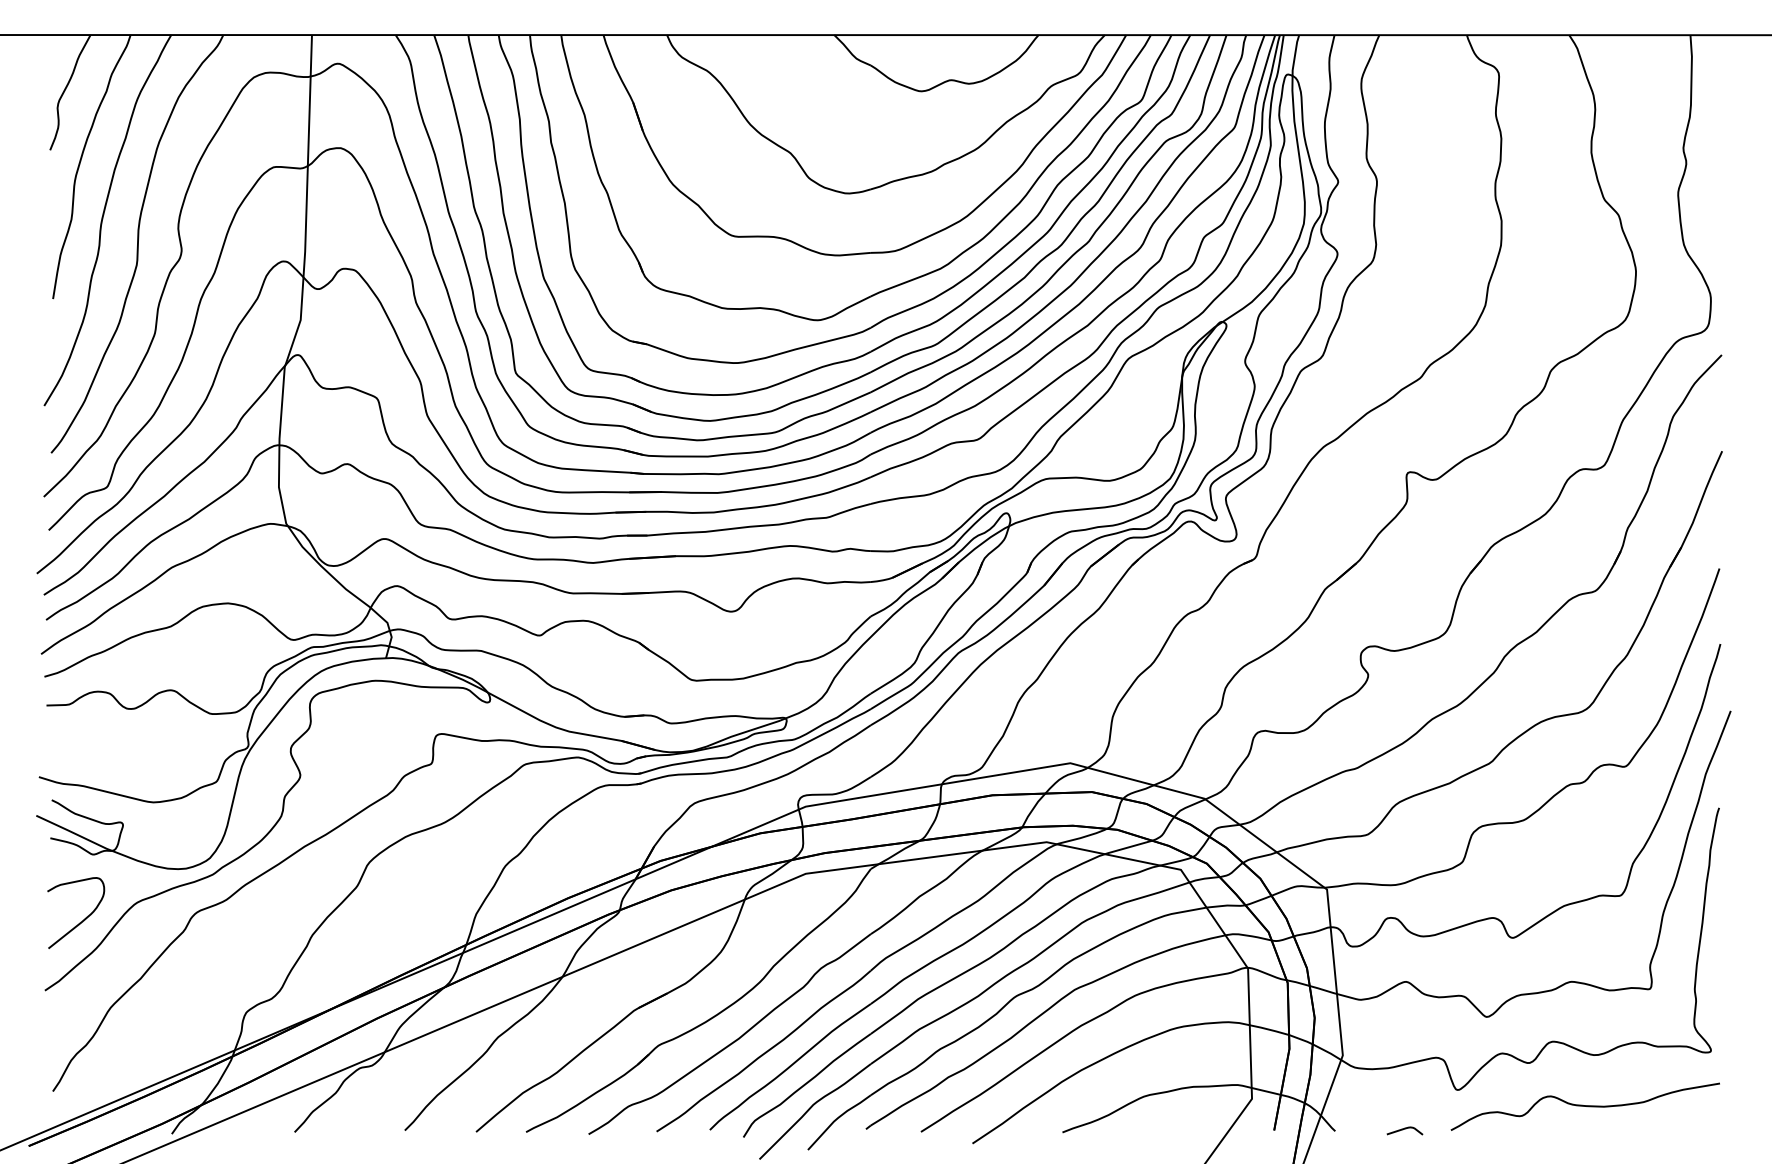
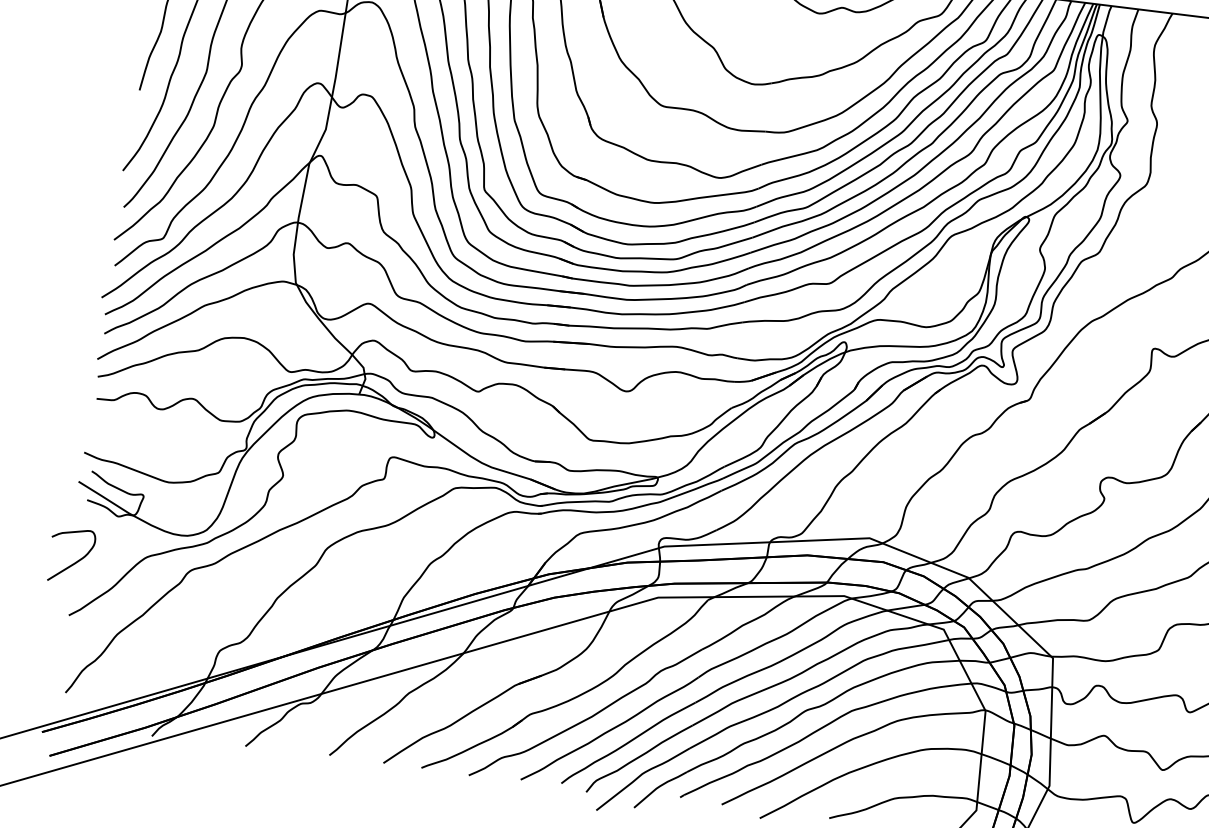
curve: (83, 919) -> (76, 561), moved

